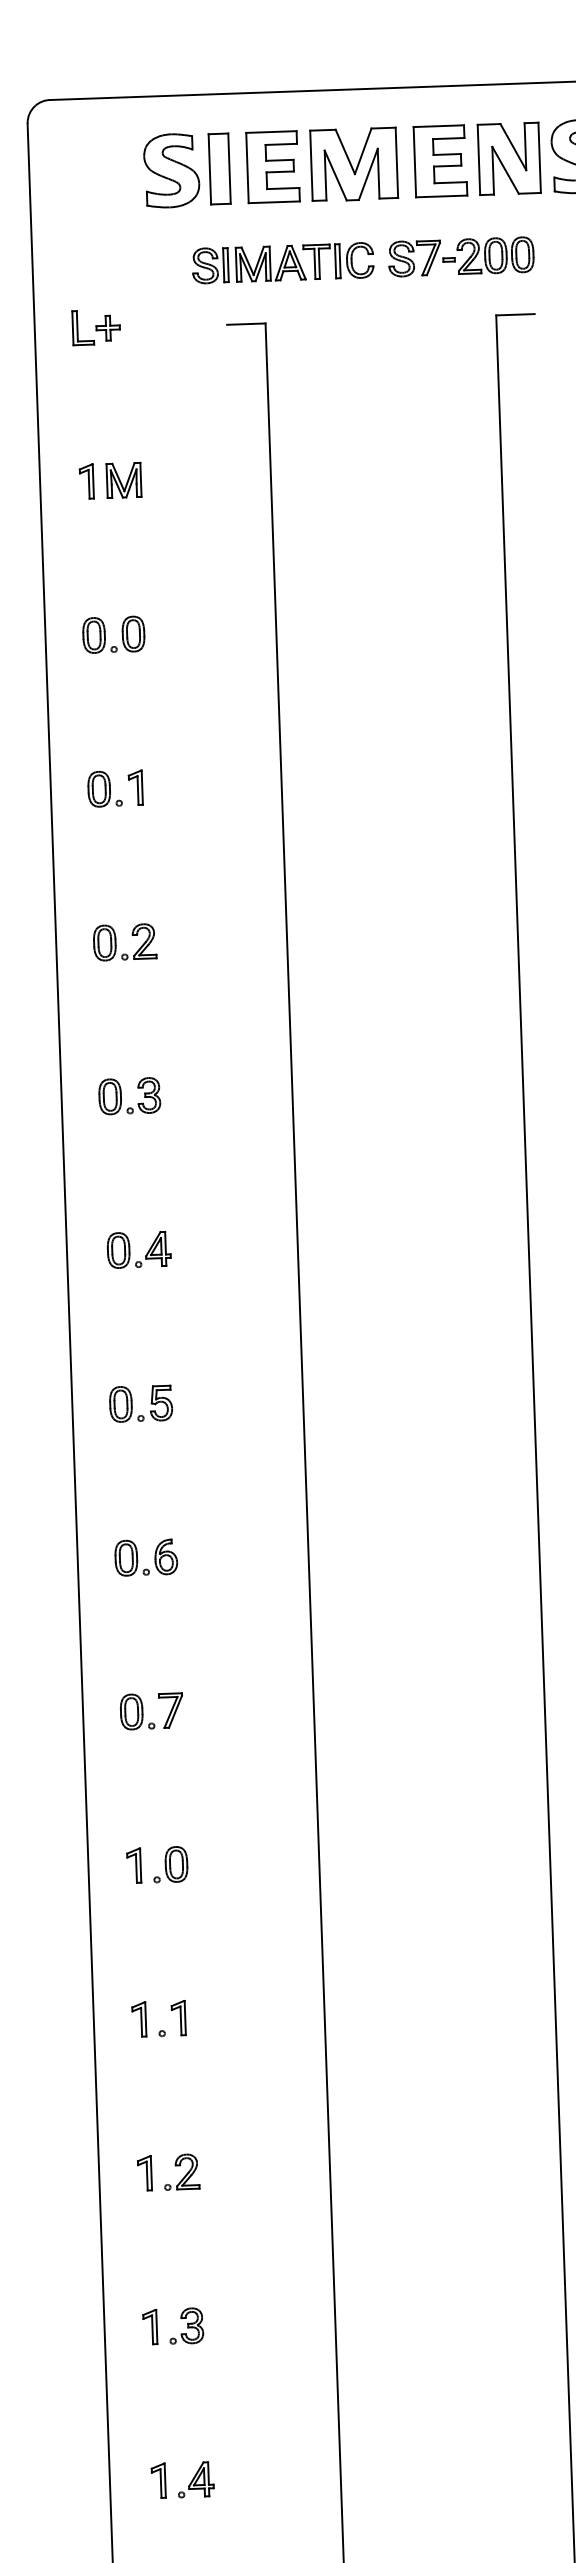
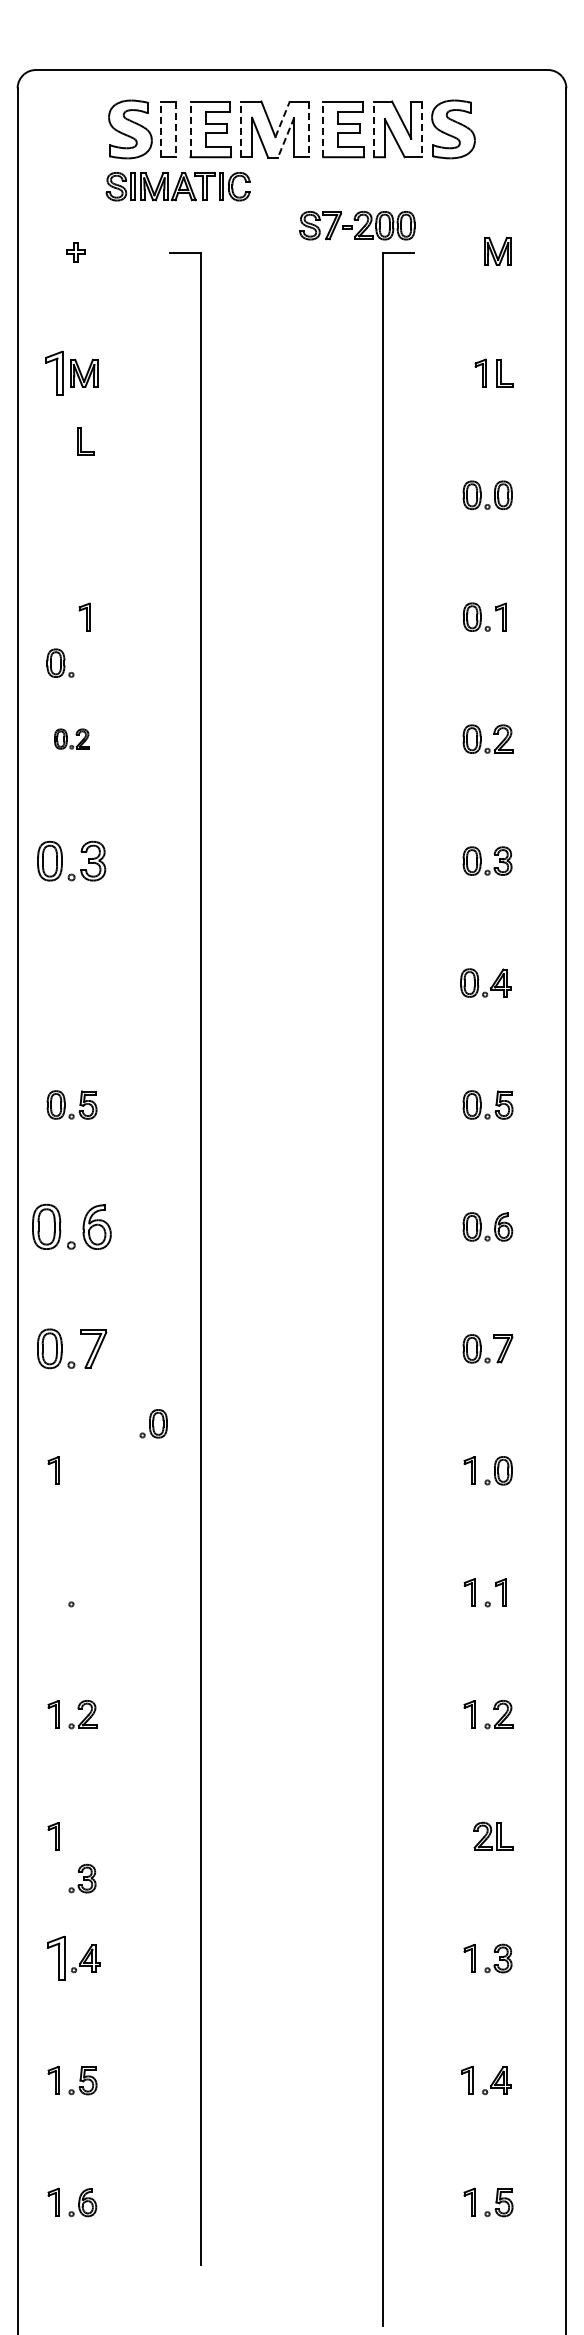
line: (363, 150) -> (282, 118), solid -> dashed
line: (540, 157) -> (422, 129), solid -> dashed
line: (479, 160) -> (374, 129), solid -> dashed
line: (415, 162) -> (323, 129), solid -> dashed
line: (396, 163) -> (308, 129), solid -> dashed
line: (311, 165) -> (241, 129), solid -> dashed
line: (229, 168) -> (176, 129), solid -> dashed
line: (247, 168) -> (190, 129), solid -> dashed
line: (209, 169) -> (160, 129), solid -> dashed
line: (368, 174) -> (286, 137), solid -> dashed
part: (461, 256) -> (357, 225), moved
part: (282, 262) -> (177, 186), moved
part: (82, 328) -> (85, 441), moved
part: (86, 480) -> (54, 372), size x1.6
part: (113, 633) -> (71, 494), removed
part: (104, 788) -> (60, 662), moved
part: (124, 941) -> (71, 738), size x0.7
part: (129, 1095) -> (71, 860), size x1.4
part: (146, 1252) -> (80, 985), removed
part: (145, 1557) -> (71, 1226), size x1.6
part: (151, 1710) -> (71, 1348), size x1.4
part: (170, 1864) -> (153, 1423), moved
part: (178, 2018) -> (84, 1592), removed
part: (139, 2019) -> (53, 1592), removed
part: (186, 2325) -> (82, 1878), moved
part: (157, 2480) -> (55, 1958), size x1.6

